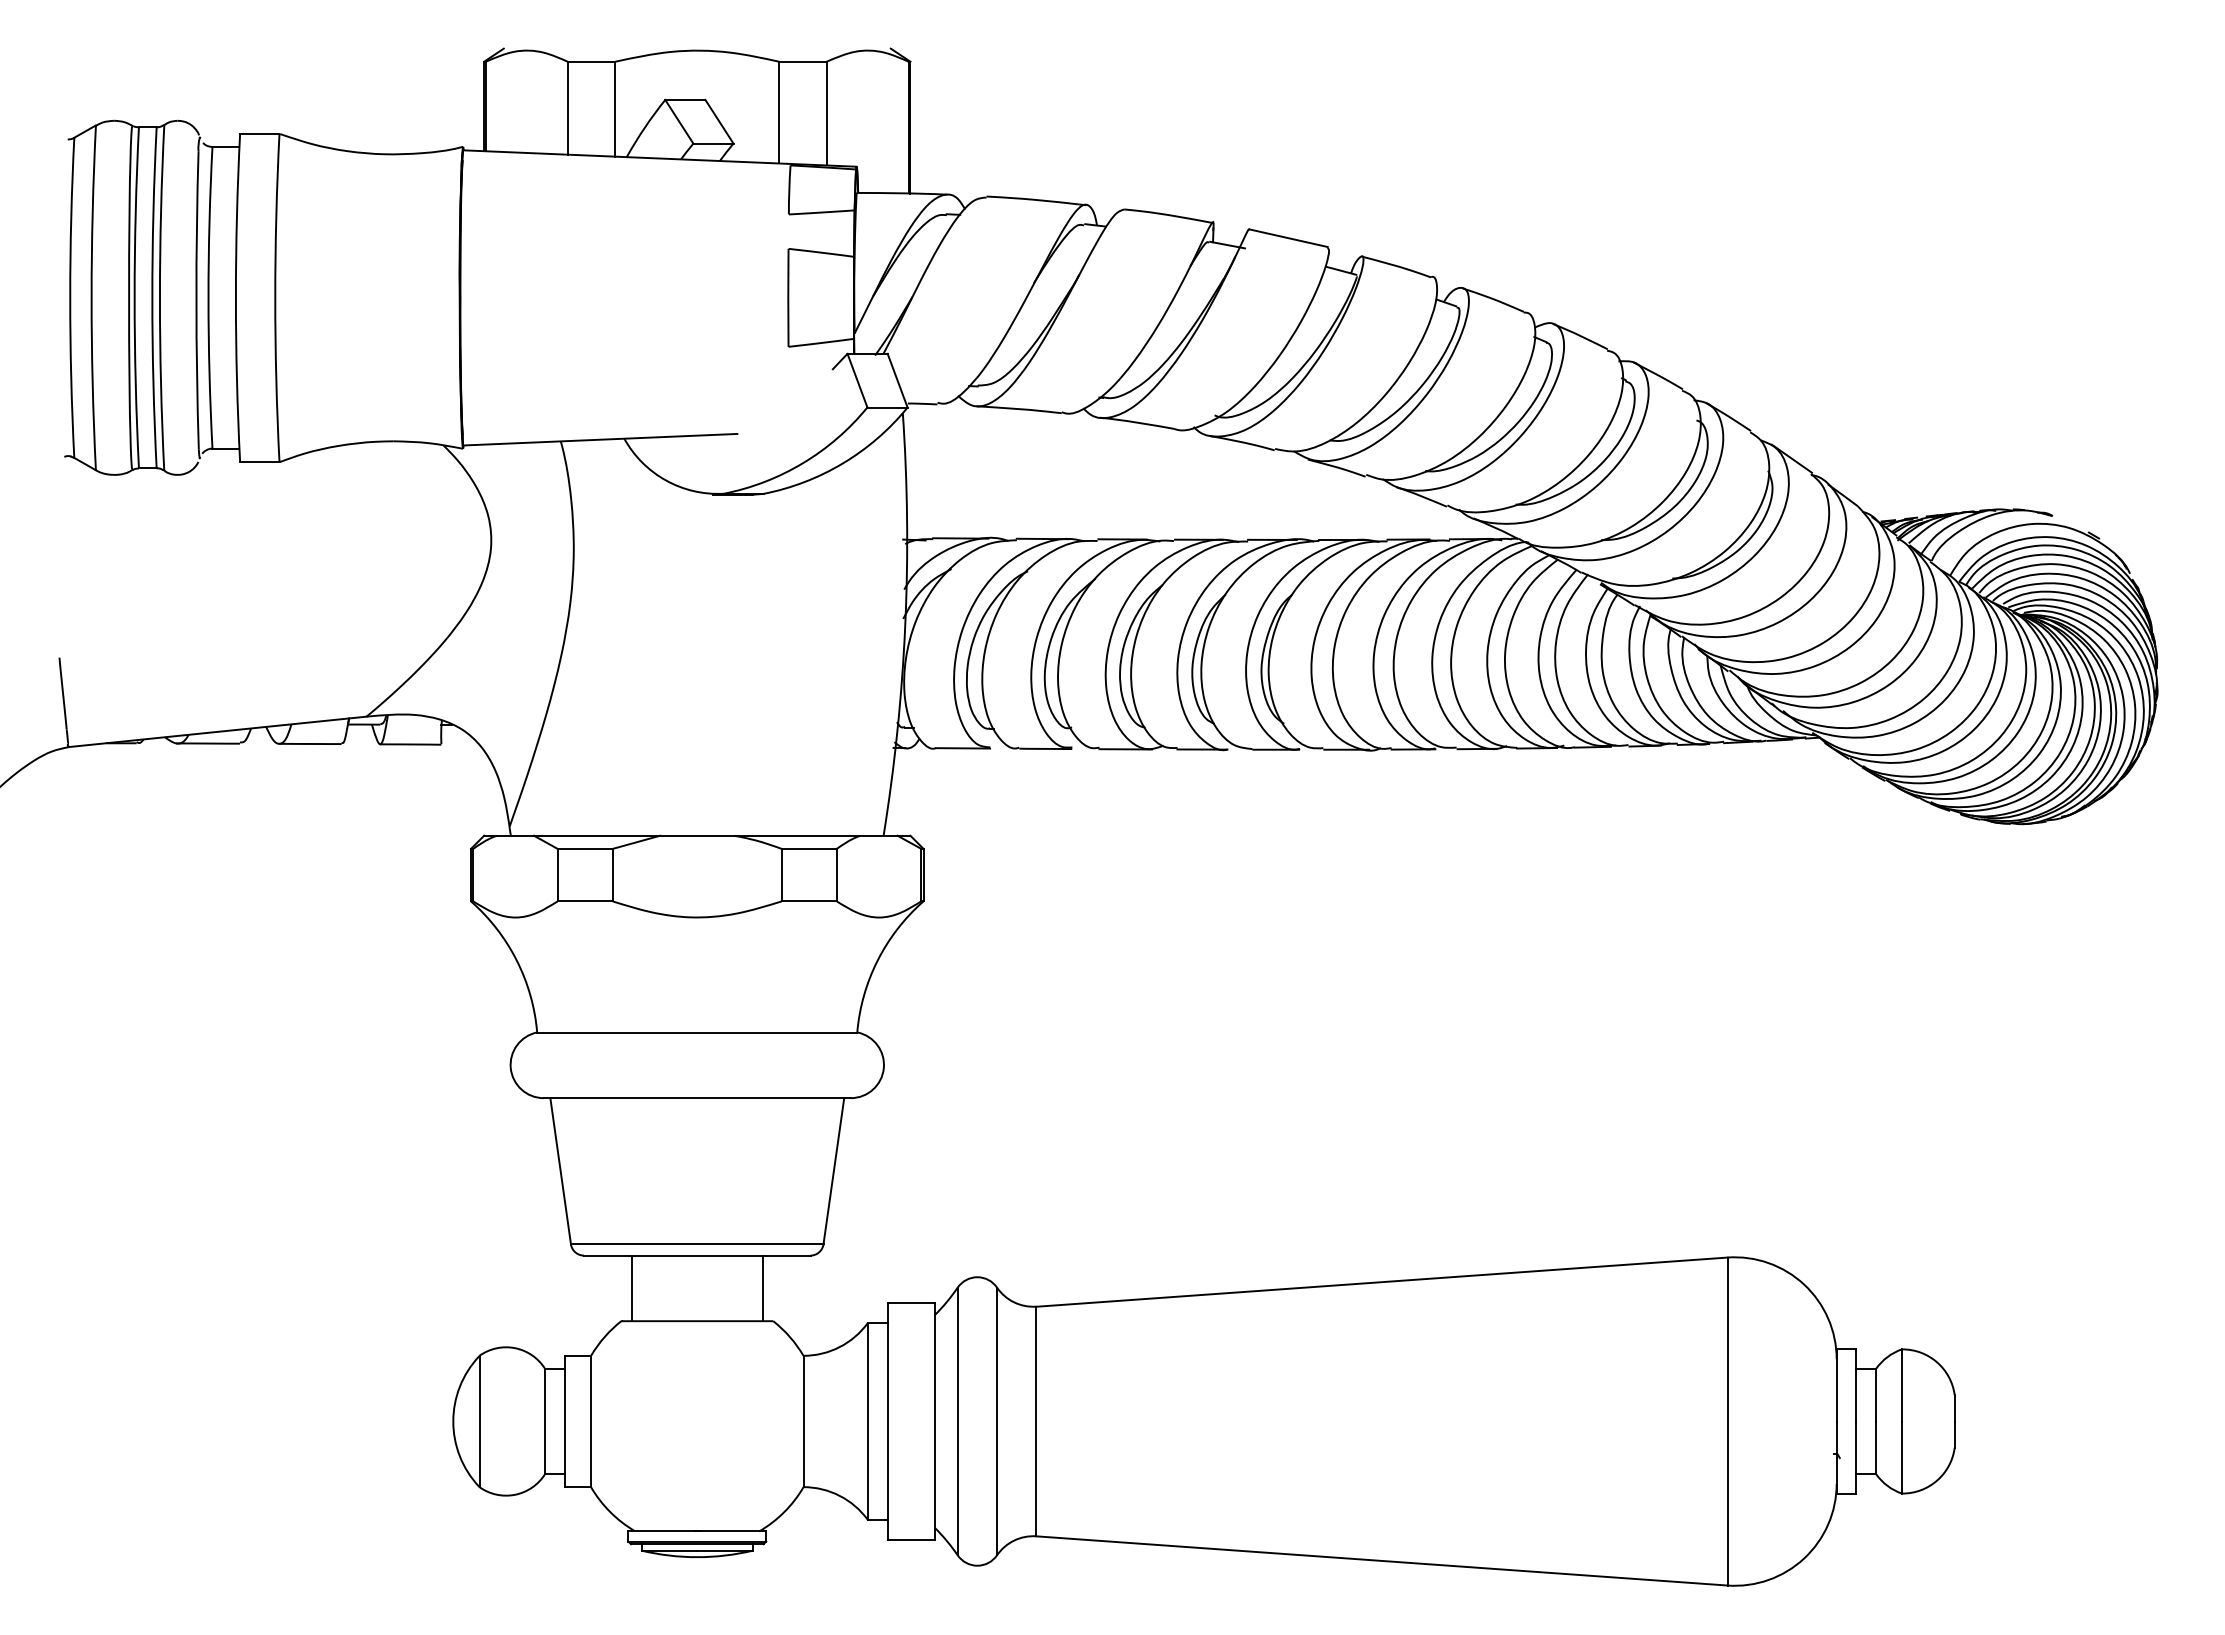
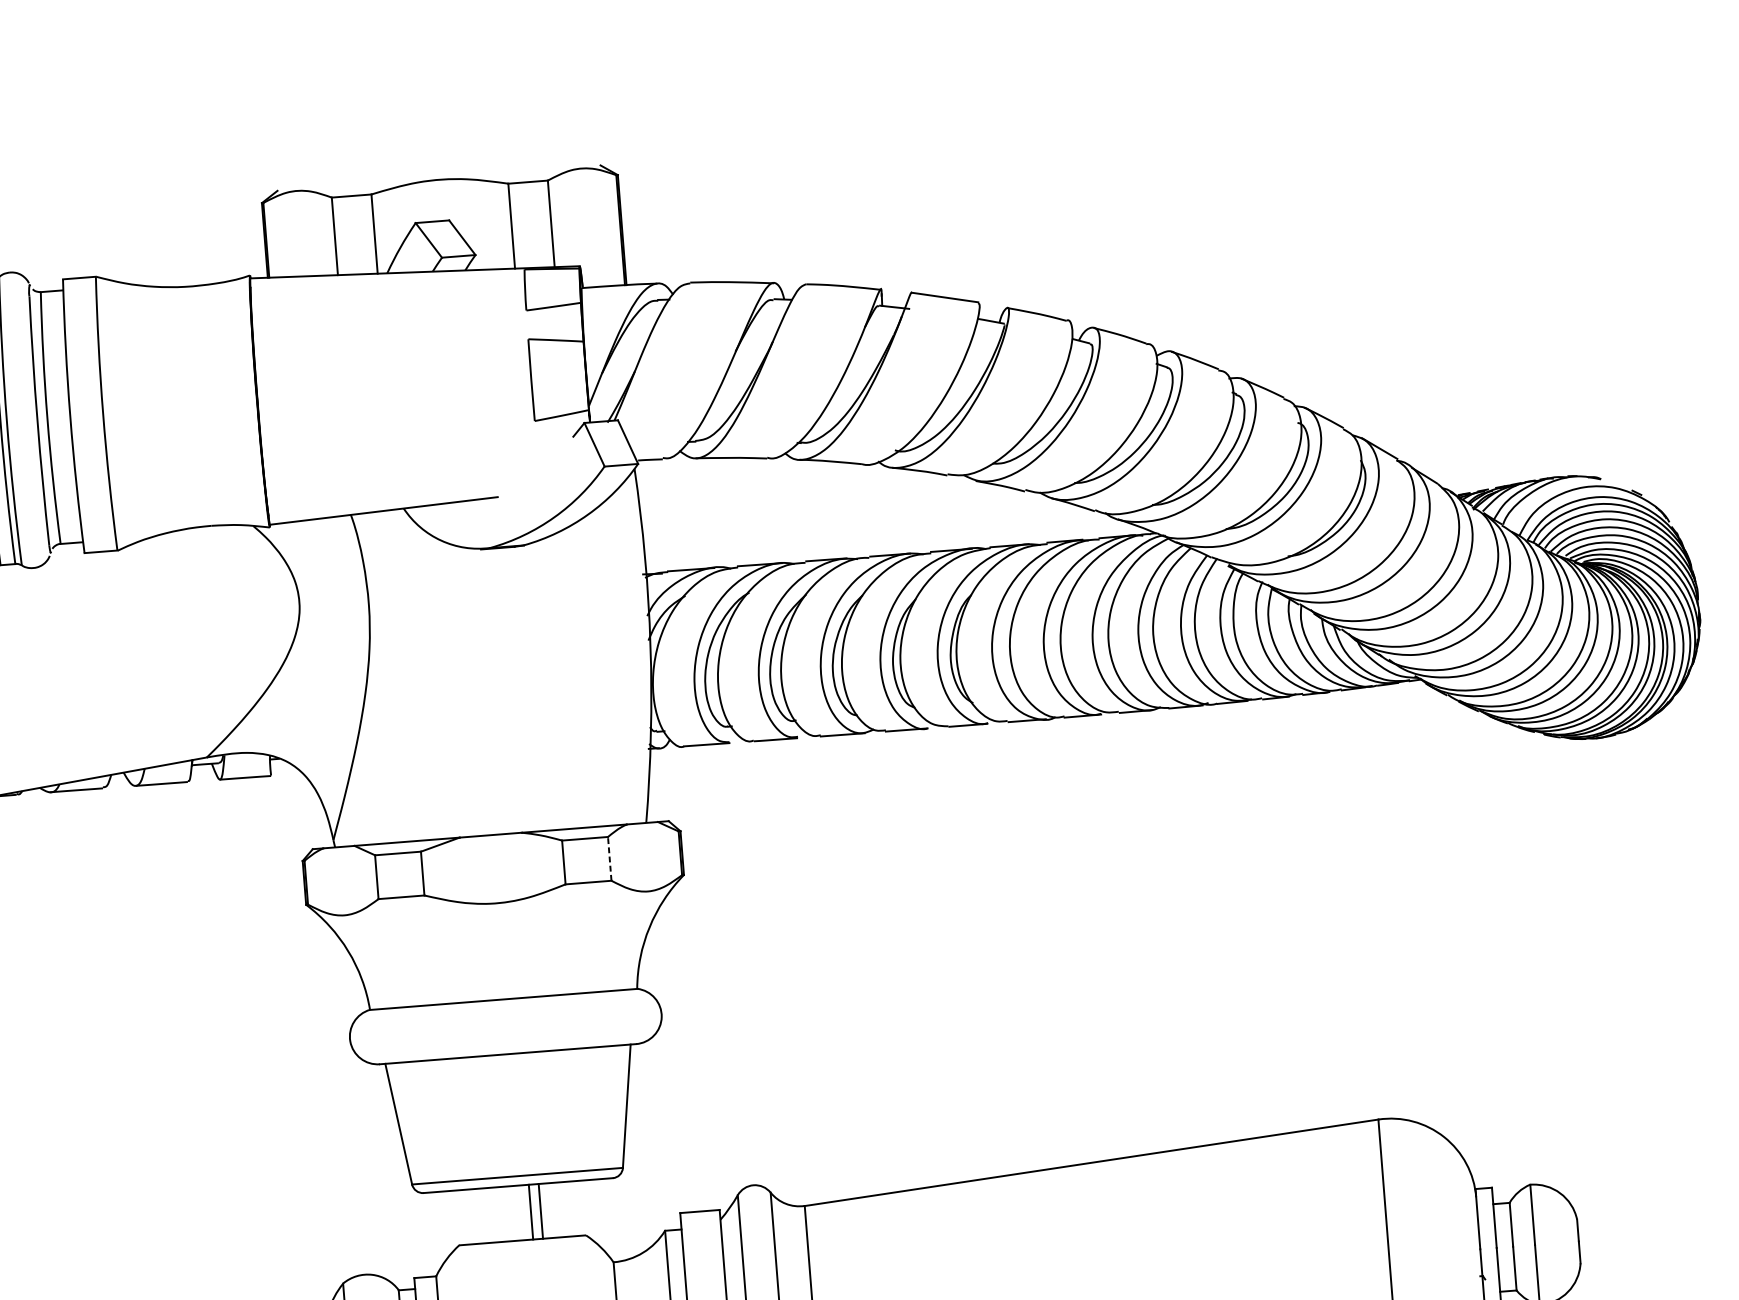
line: (836, 874) -> (609, 858), solid -> dashed
line: (631, 1288) -> (540, 1211), moved
line: (762, 1288) -> (530, 1212), moved

